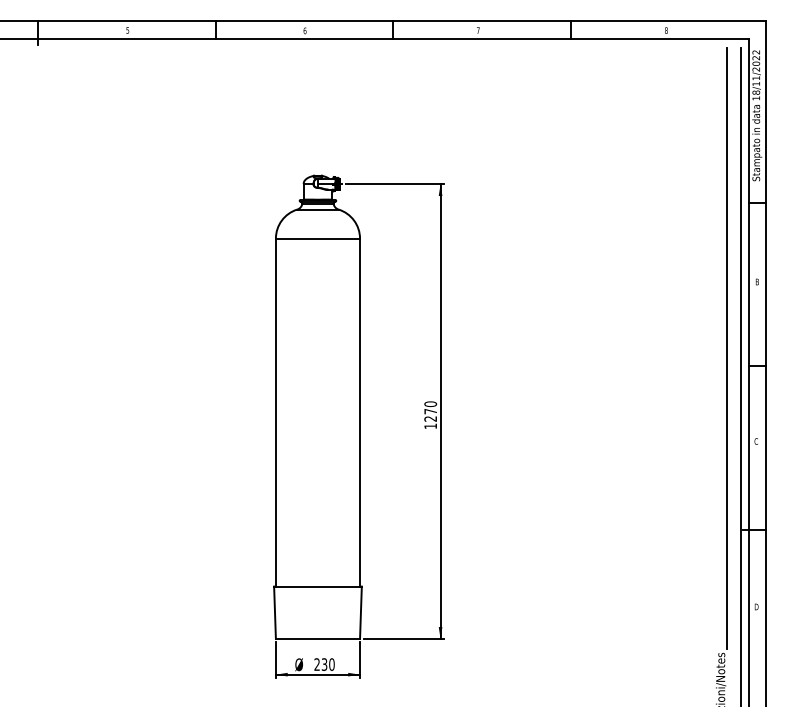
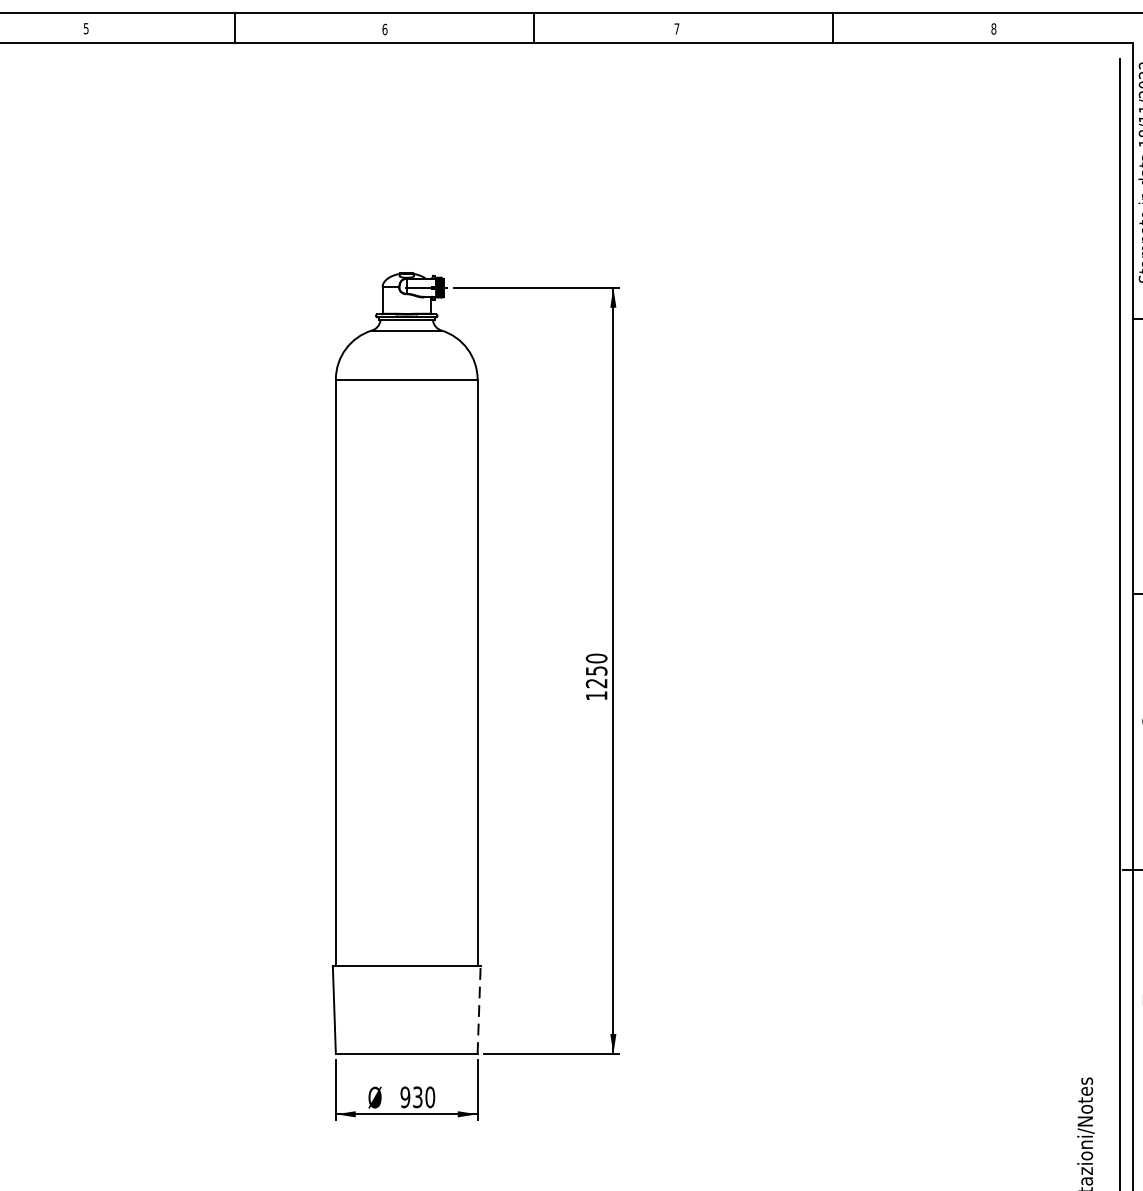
line: (726, 348) -> (1095, 564), removed
text: (430, 411) -> (596, 670), 1270 -> 1250
line: (360, 612) -> (478, 1009), solid -> dashed
text: (316, 664) -> (404, 1097), 230 -> 930

